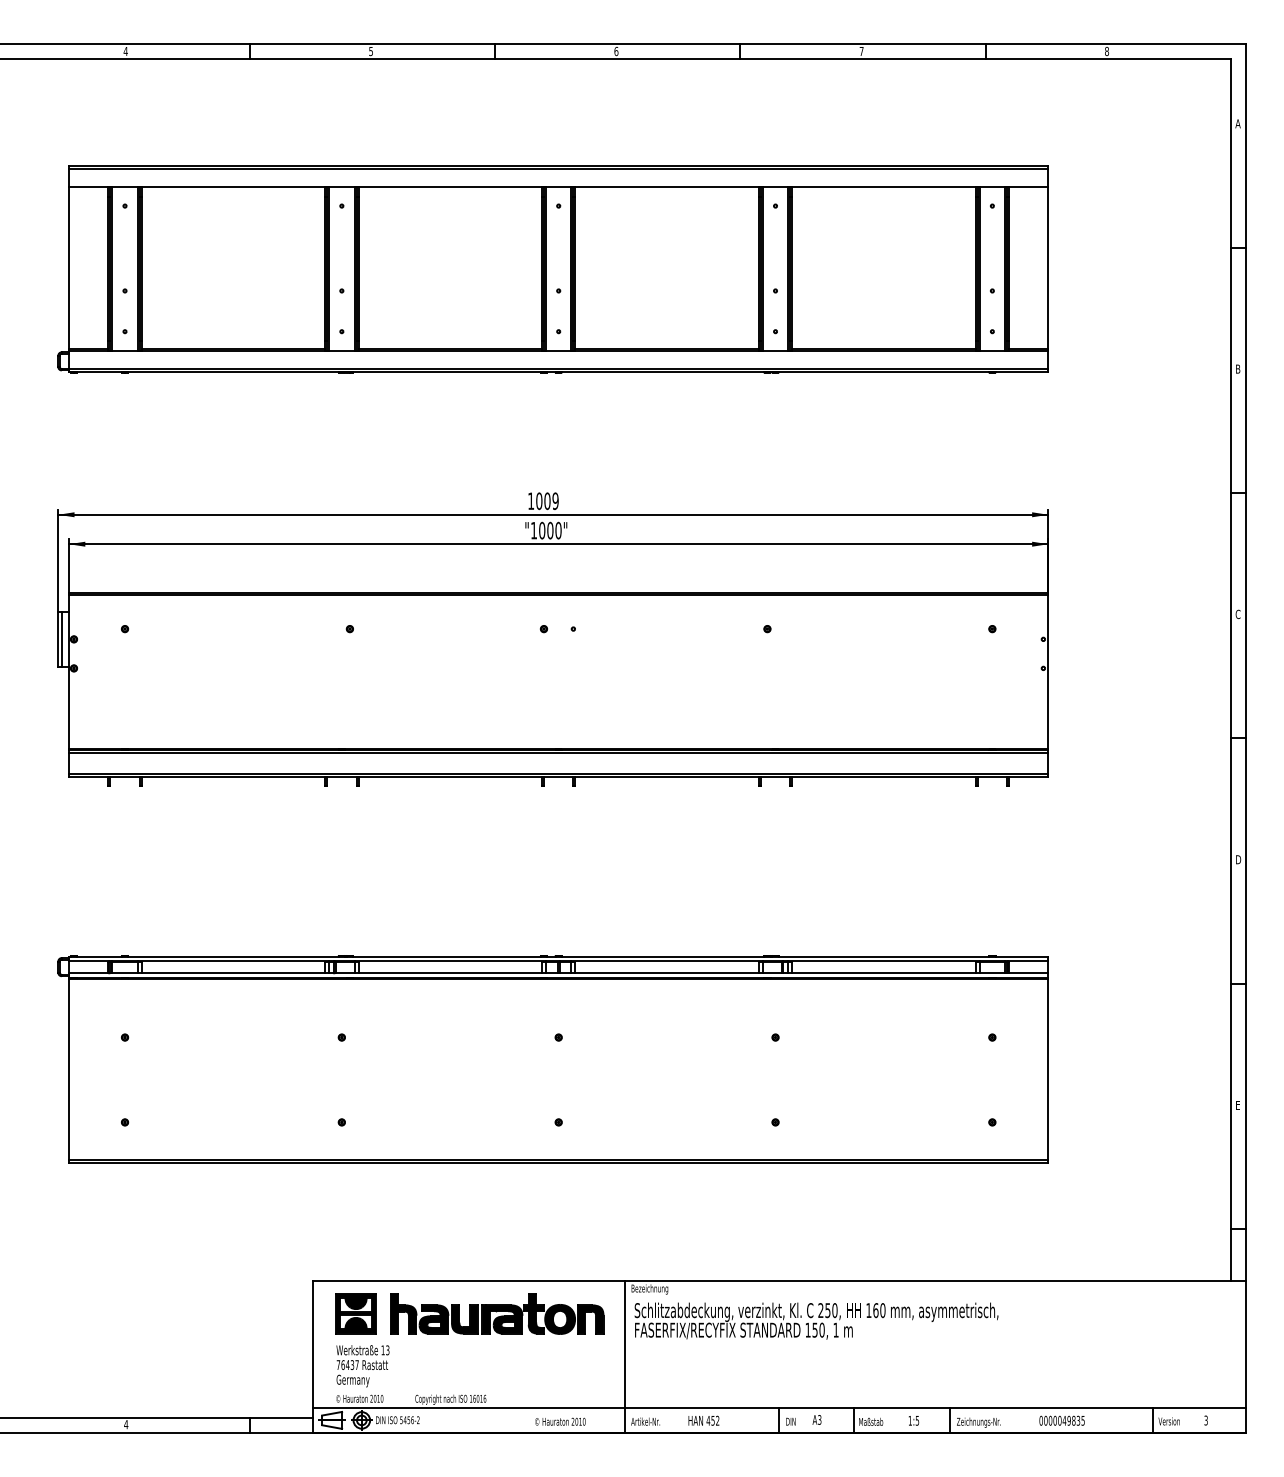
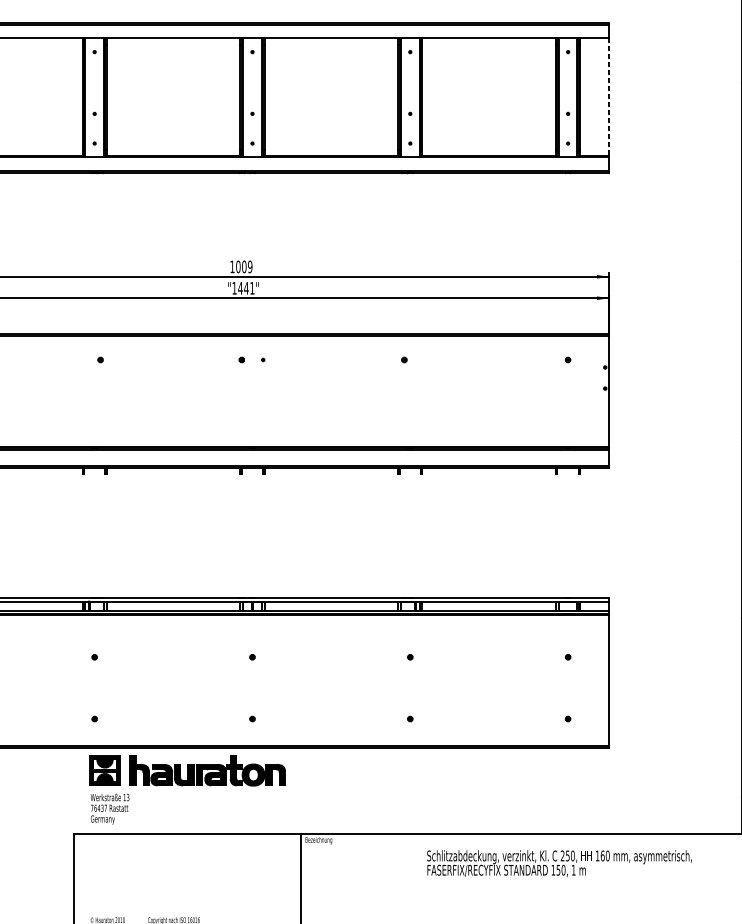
line: (1048, 268) -> (608, 97), solid -> dashed
text: (549, 530) -> (245, 288), "1000" -> "1441"
text: (816, 1320) -> (559, 863), moved
part: (469, 1340) -> (187, 790), moved

